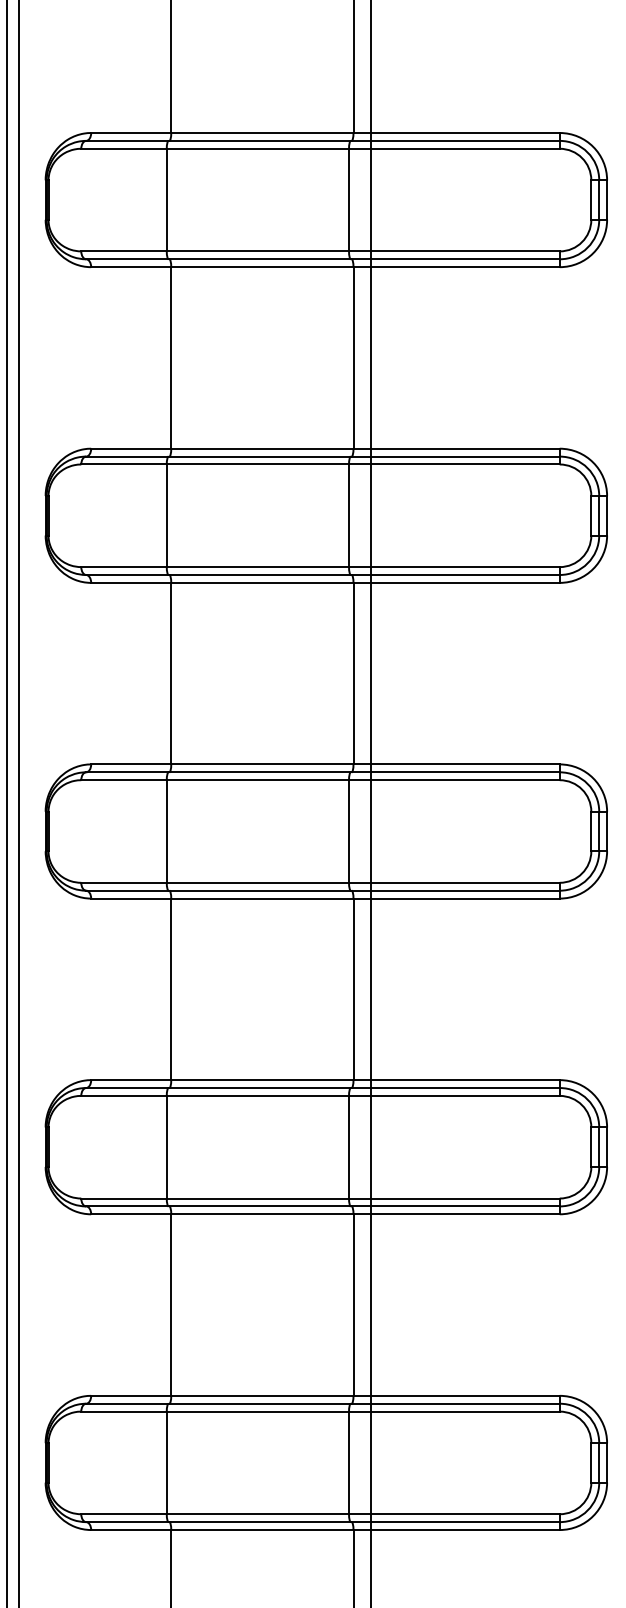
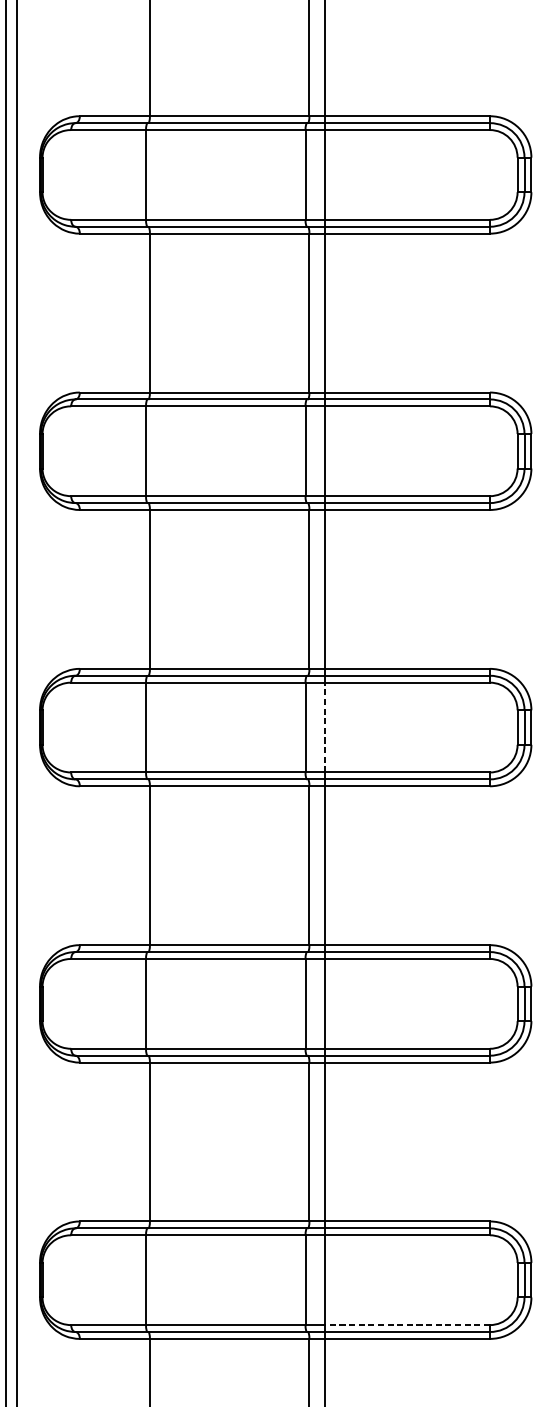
line: (371, 831) -> (325, 727), solid -> dashed
line: (465, 1514) -> (407, 1325), solid -> dashed

